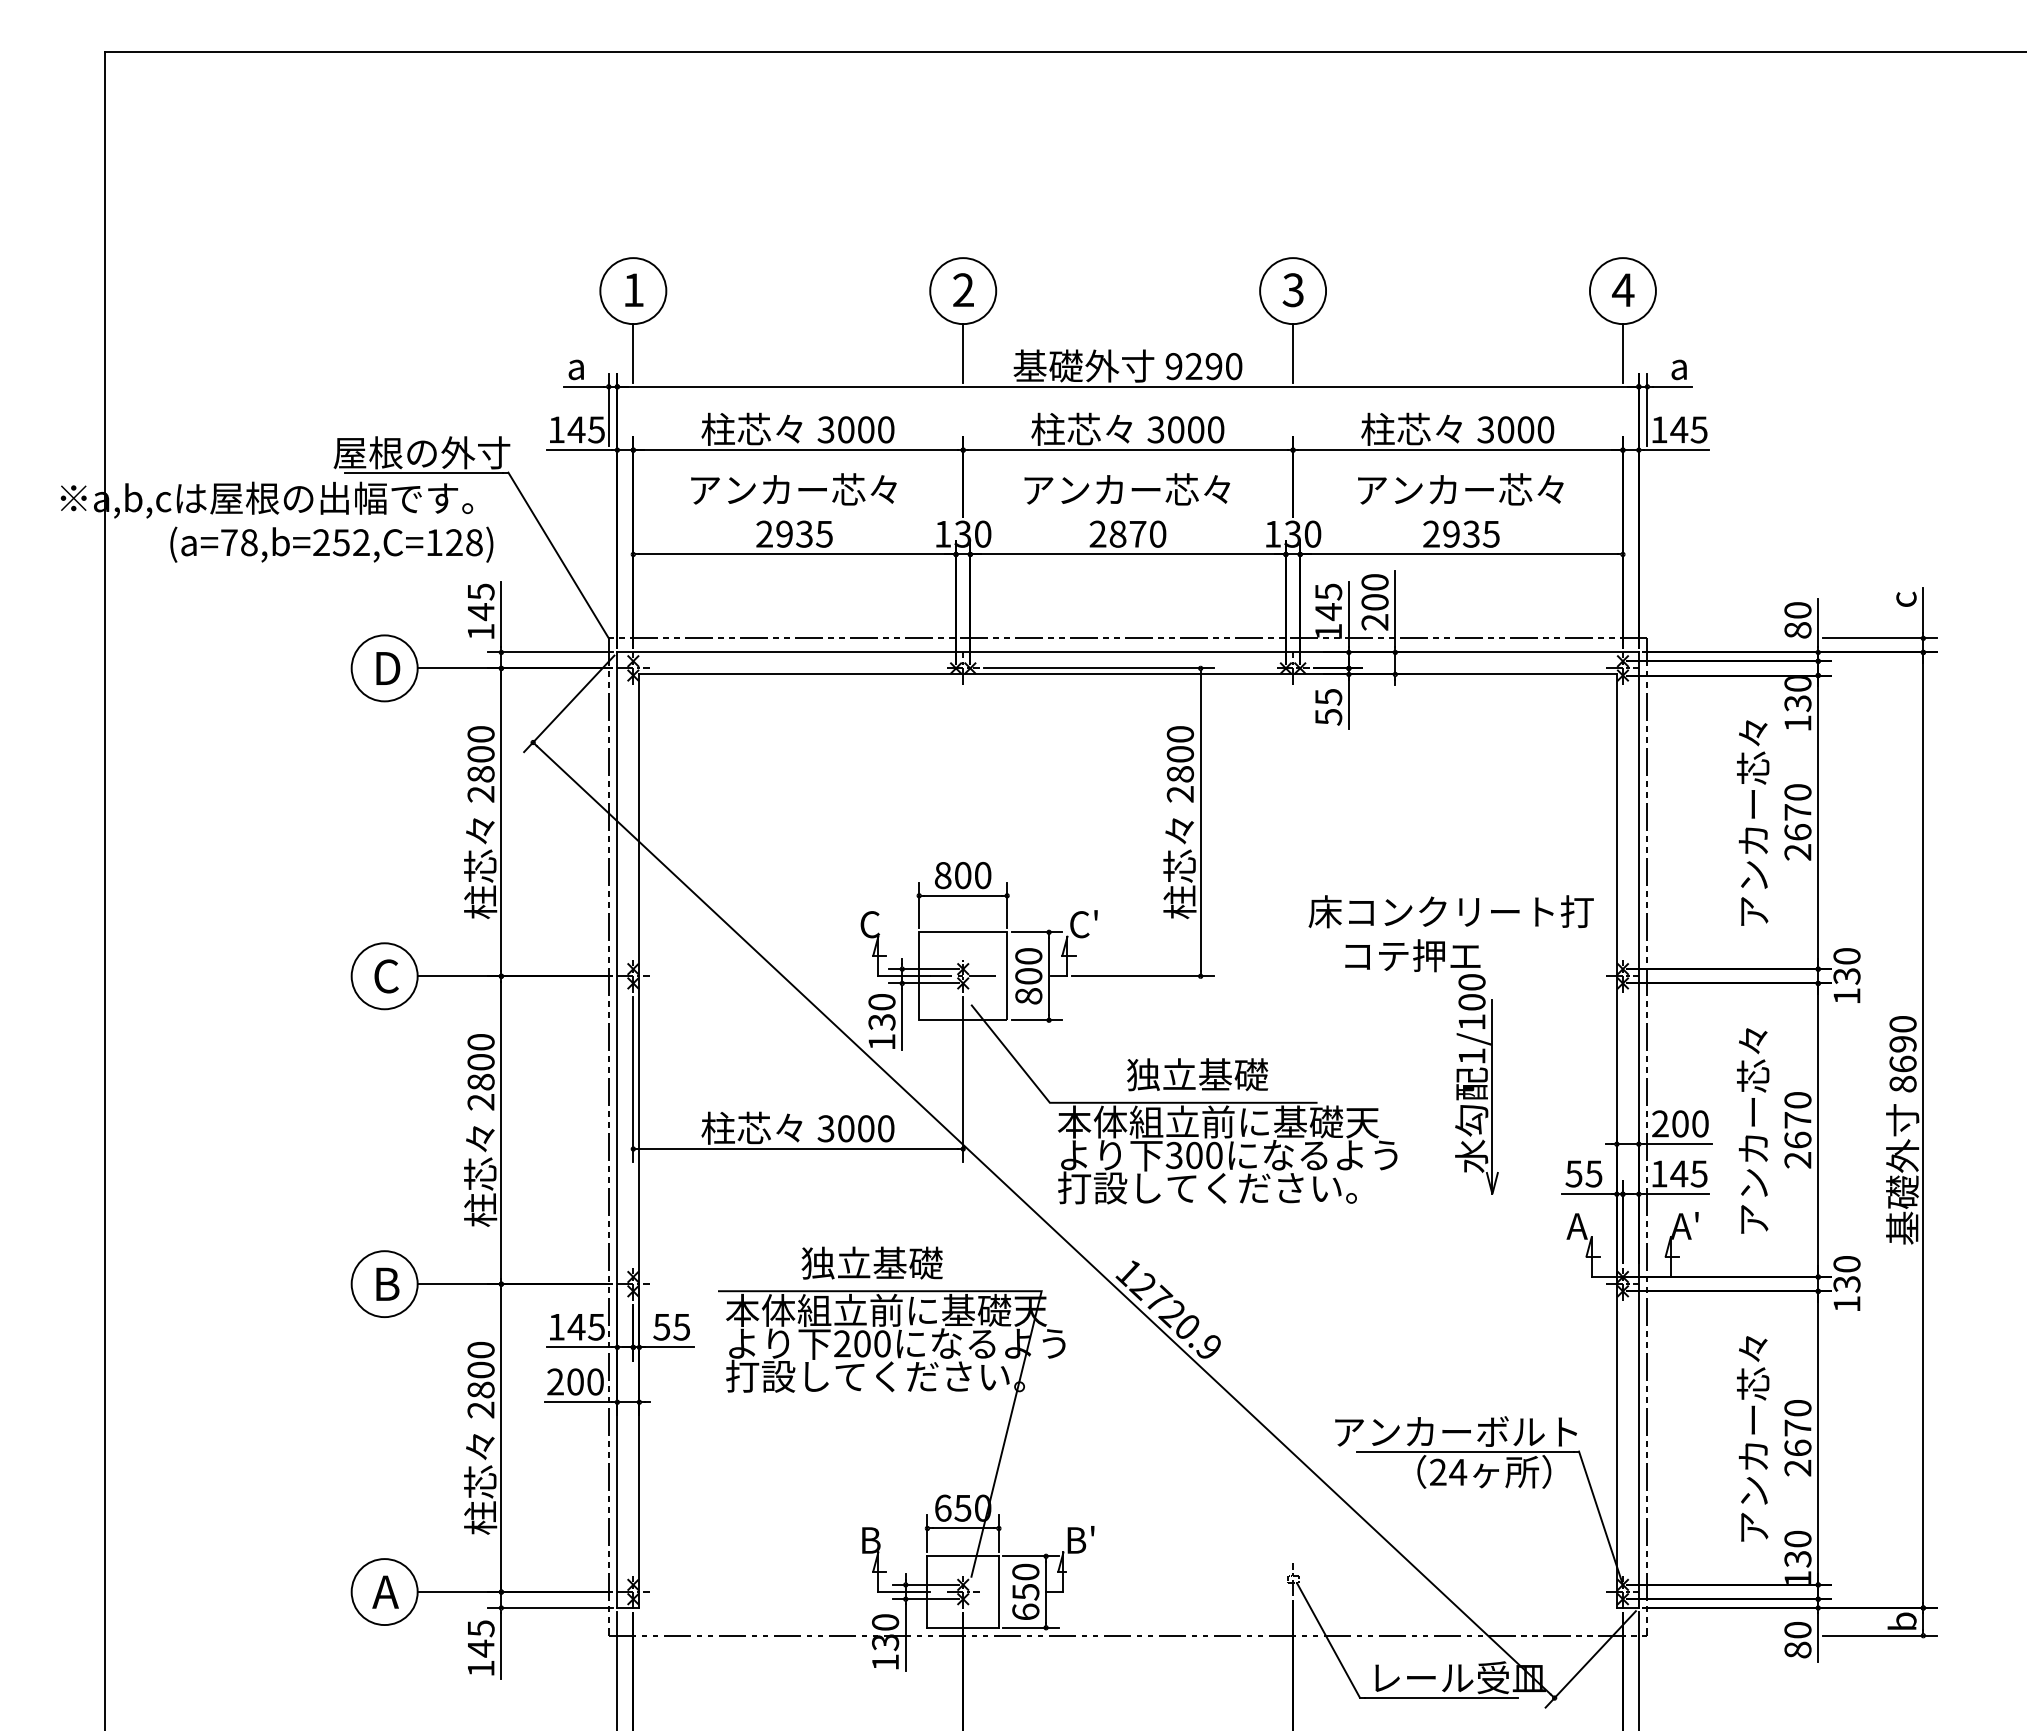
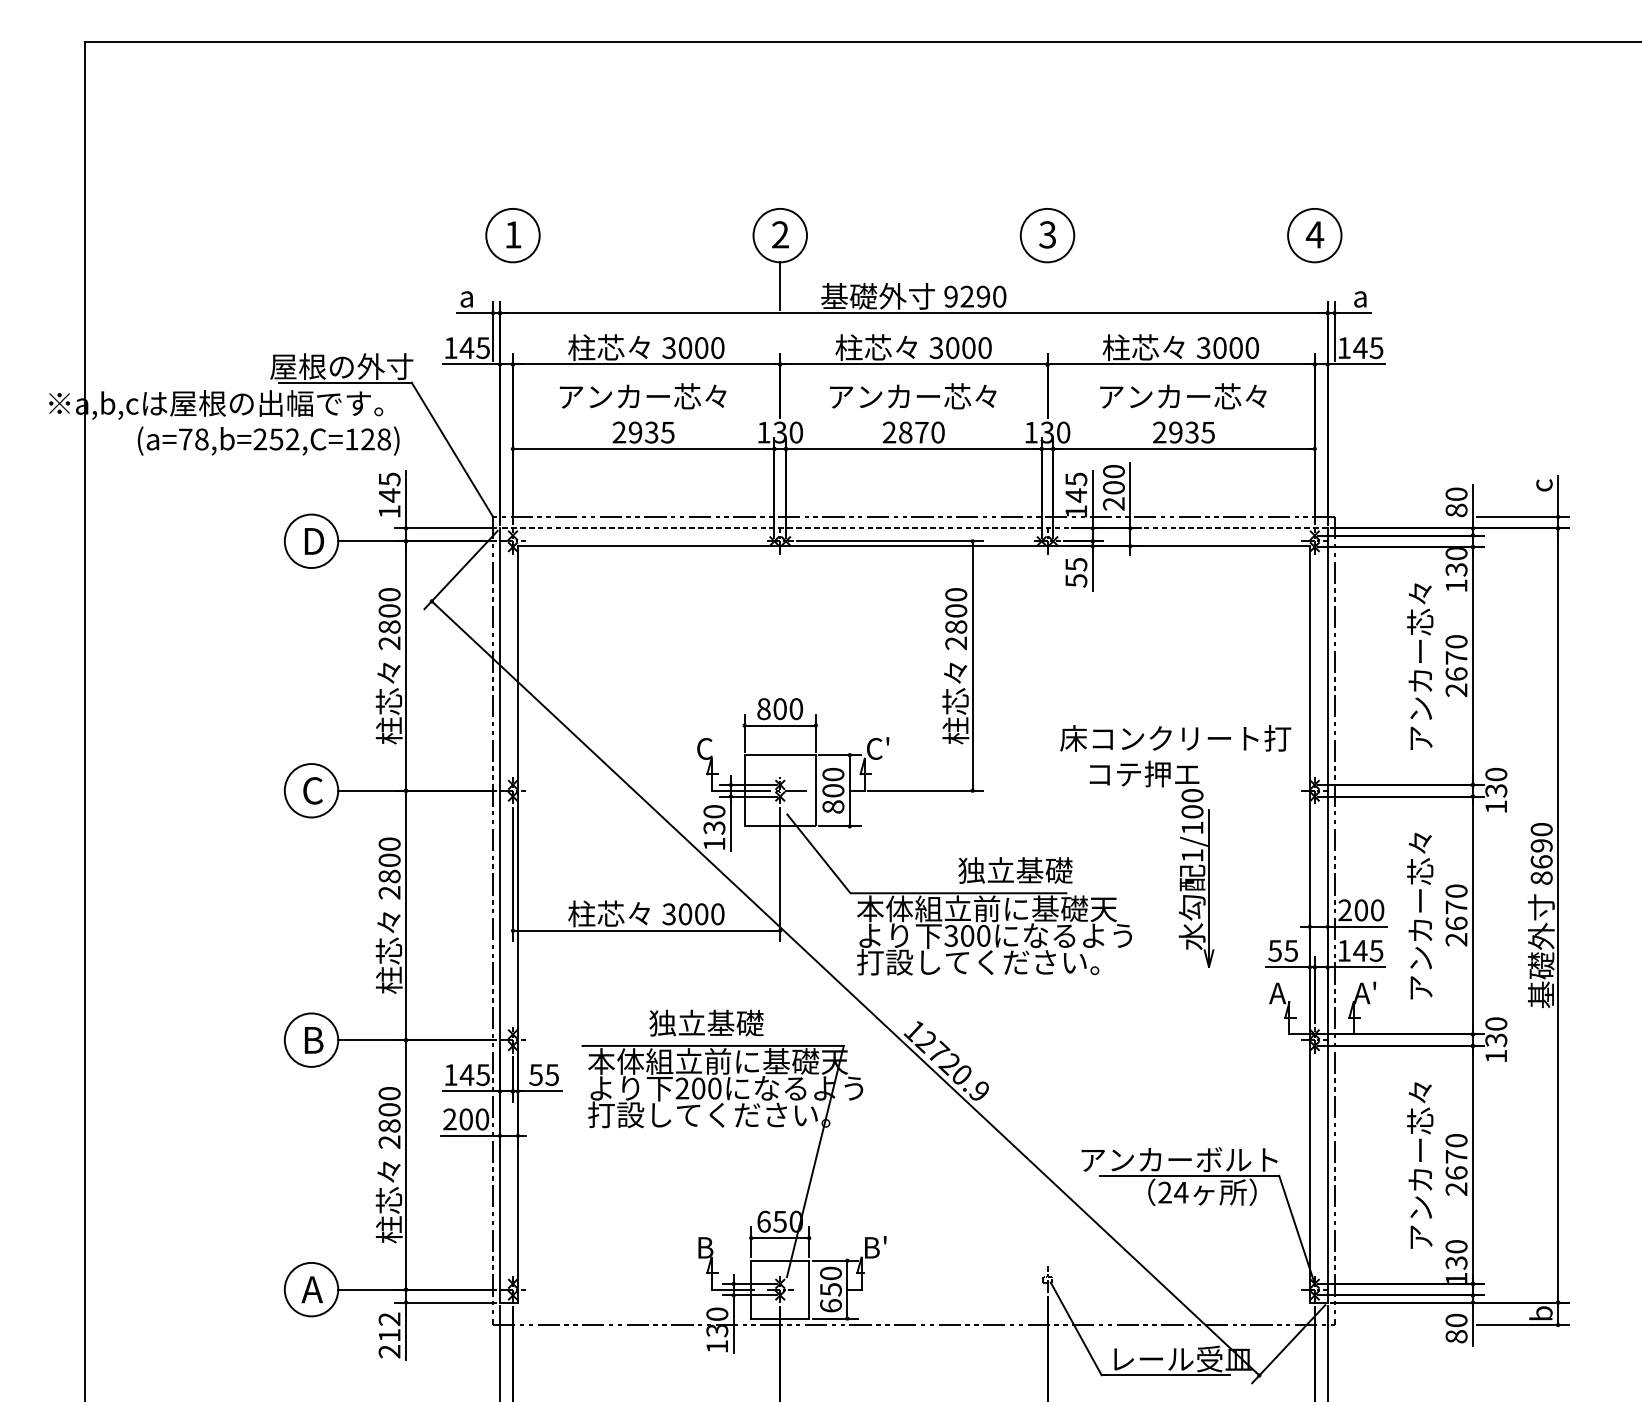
line: (633, 353) -> (513, 286), removed
line: (1293, 353) -> (1047, 286), removed
line: (1622, 353) -> (1314, 286), removed
line: (1128, 652) -> (914, 528), solid -> dashed
text: (1197, 1074) -> (1015, 870), moved
text: (480, 1648) -> (389, 1335), 145 -> 212

